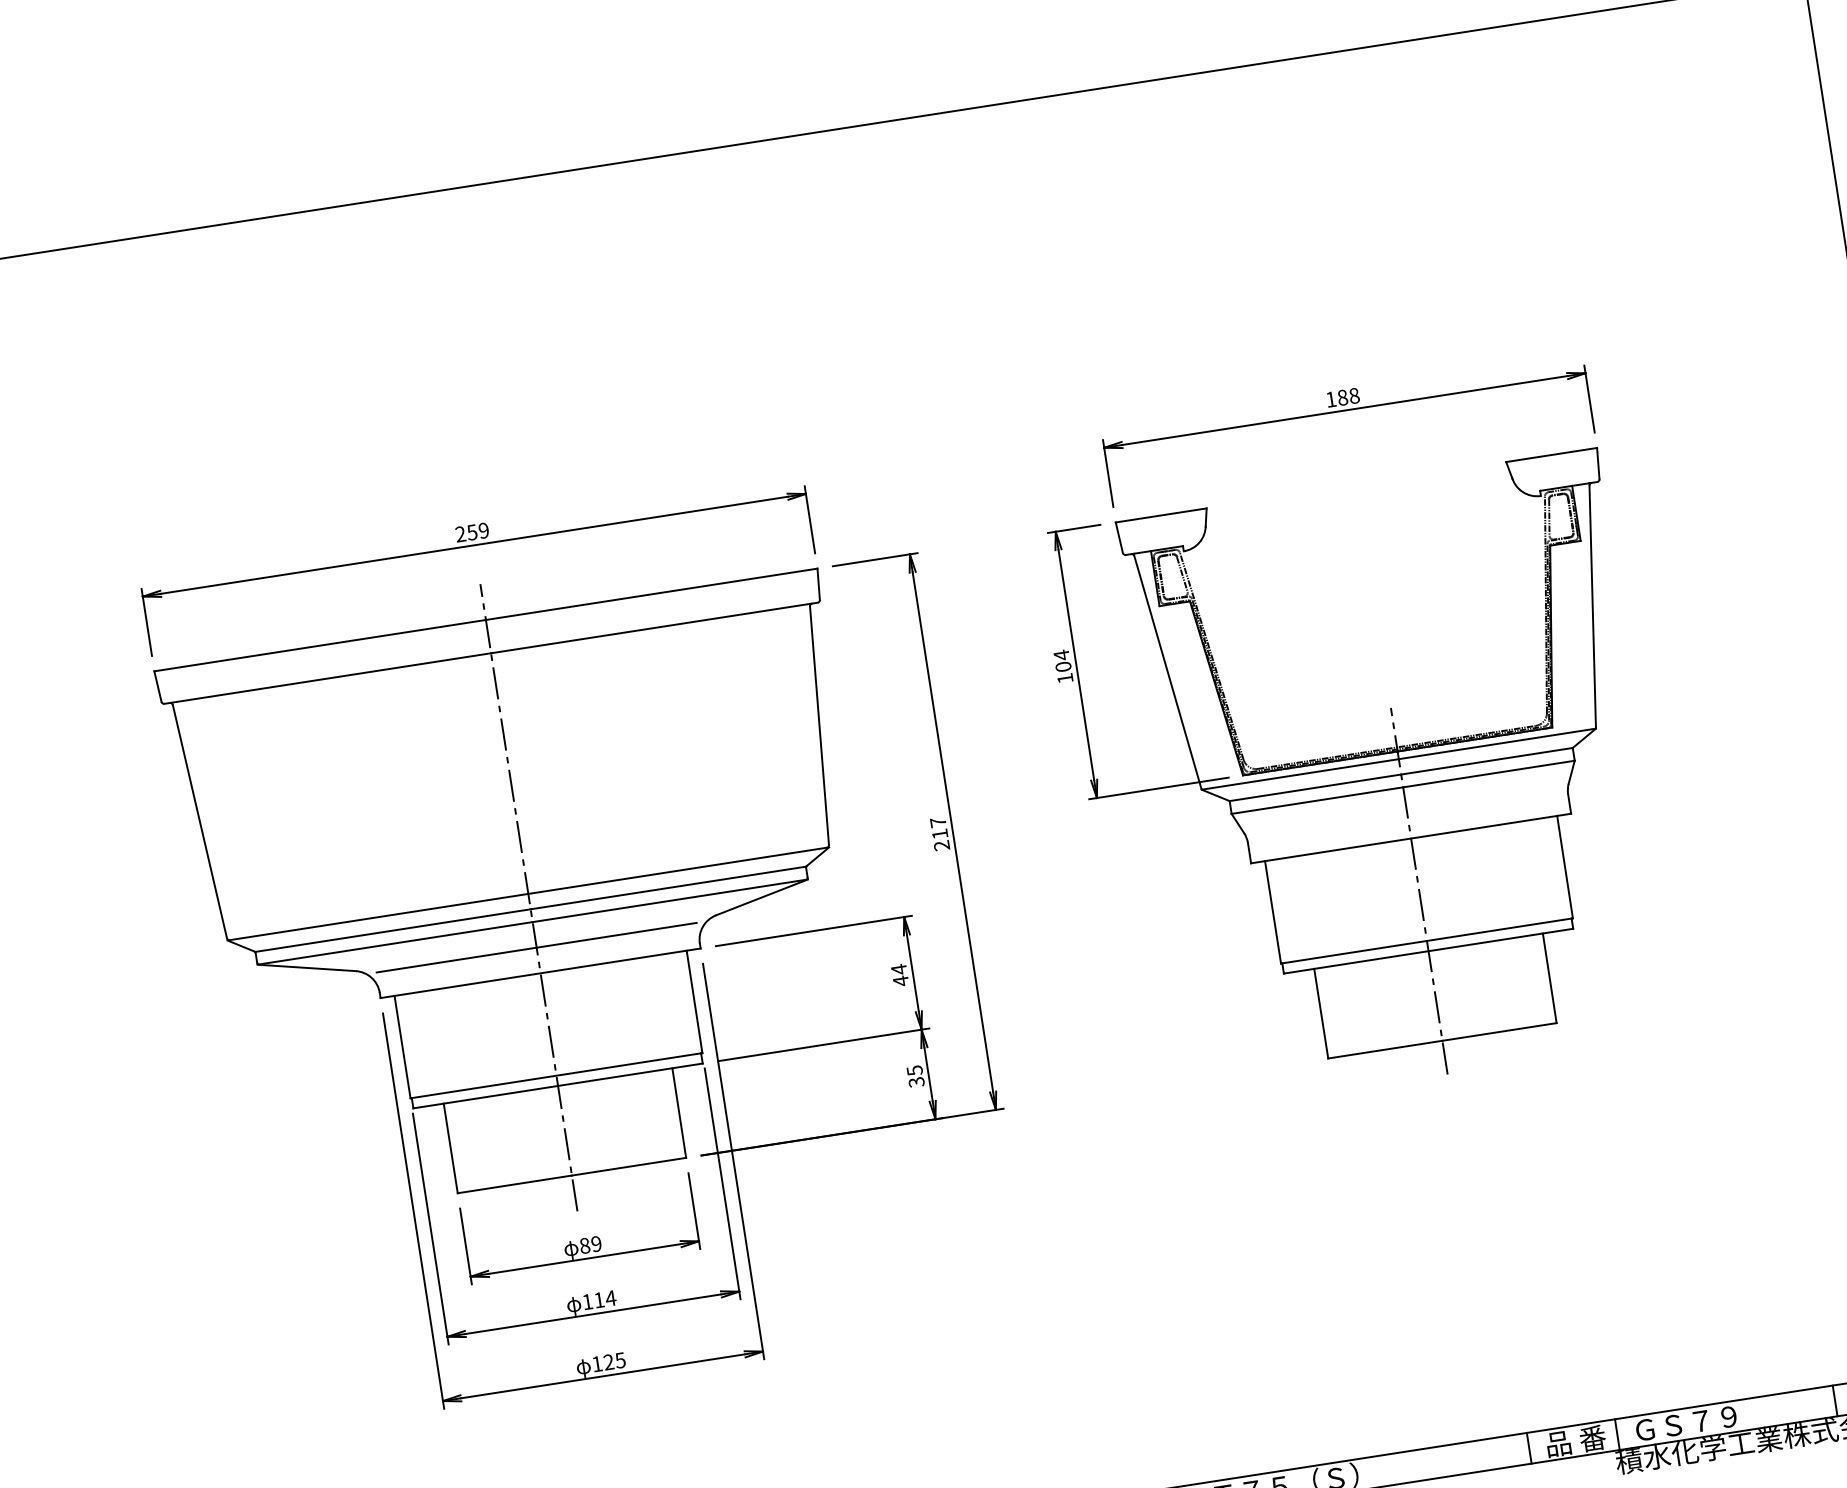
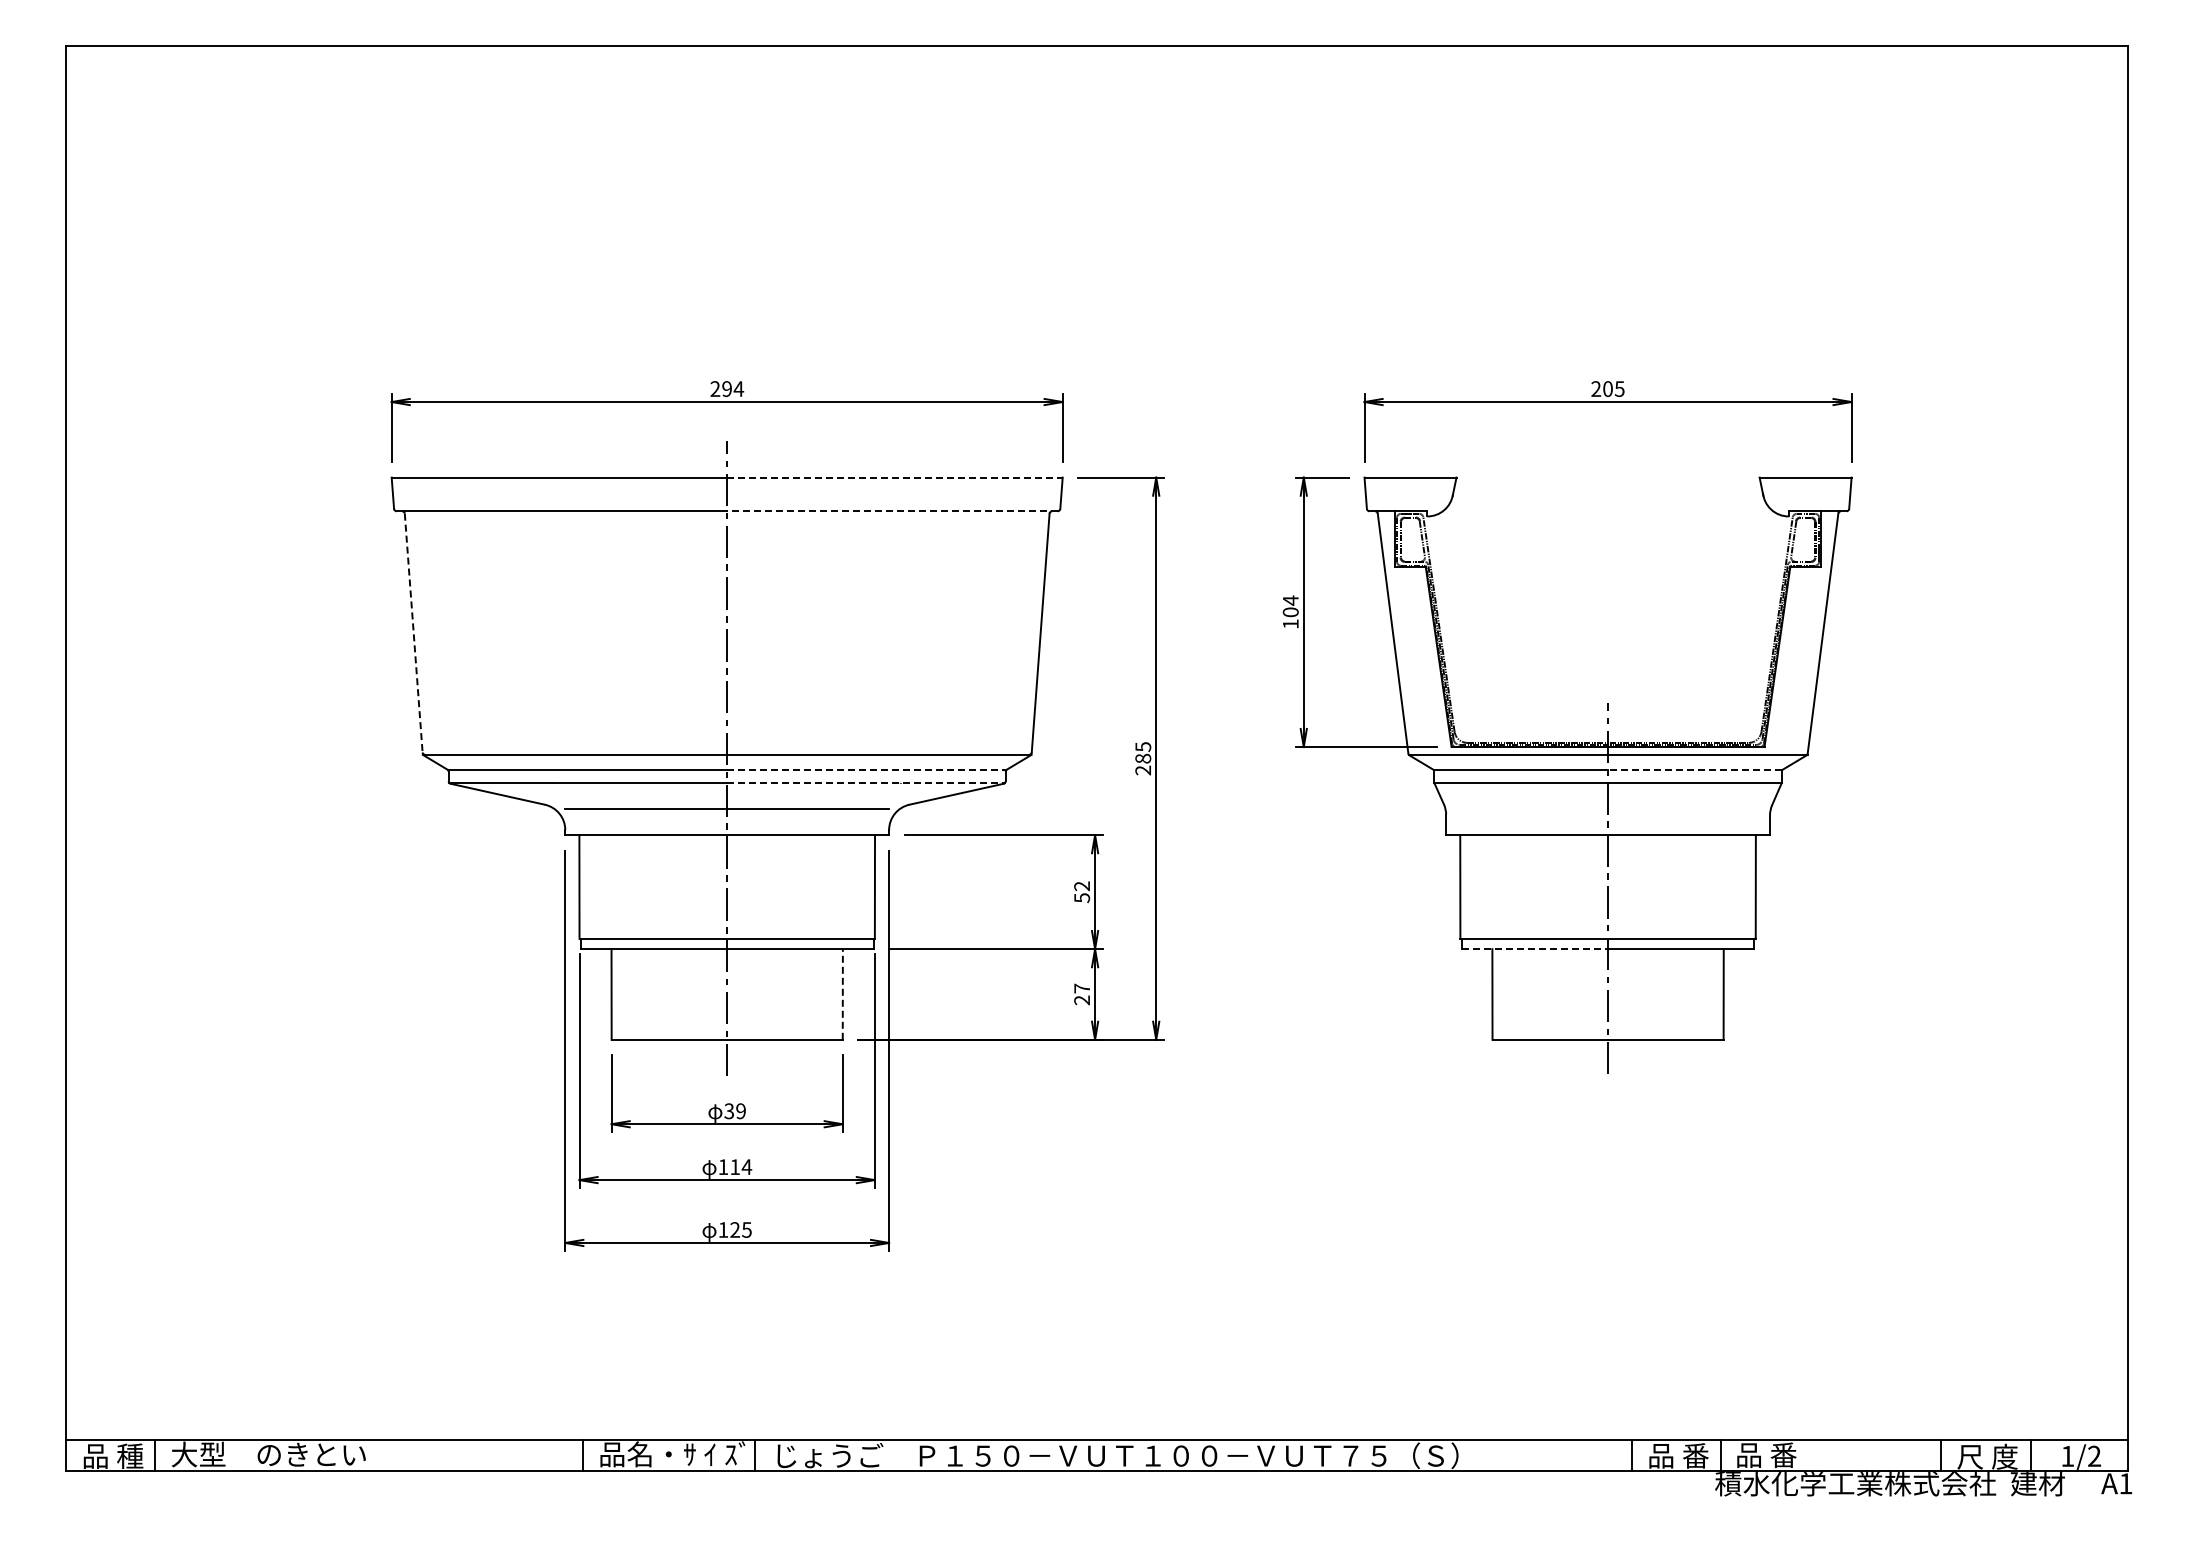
text: (1342, 397) -> (1607, 388), 188 -> 205
text: (478, 531) -> (733, 389), 259 -> 294
line: (651, 594) -> (894, 477), solid -> dashed
line: (653, 628) -> (891, 511), solid -> dashed
line: (1486, 761) -> (1694, 770), solid -> dashed
line: (199, 822) -> (413, 633), solid -> dashed
text: (939, 827) -> (1143, 752), 217 -> 285
line: (668, 888) -> (866, 770), solid -> dashed
line: (670, 900) -> (866, 783), solid -> dashed
line: (1356, 962) -> (1535, 949), solid -> dashed
text: (900, 975) -> (1082, 892), 44 -> 52
text: (916, 1076) -> (1082, 994), 35 -> 27
line: (678, 1112) -> (842, 993), solid -> dashed
text: (585, 1246) -> (729, 1111), 89 -> 39
text: (1685, 1423) -> (1789, 1455), ＧＳ７９ -> 品 番

